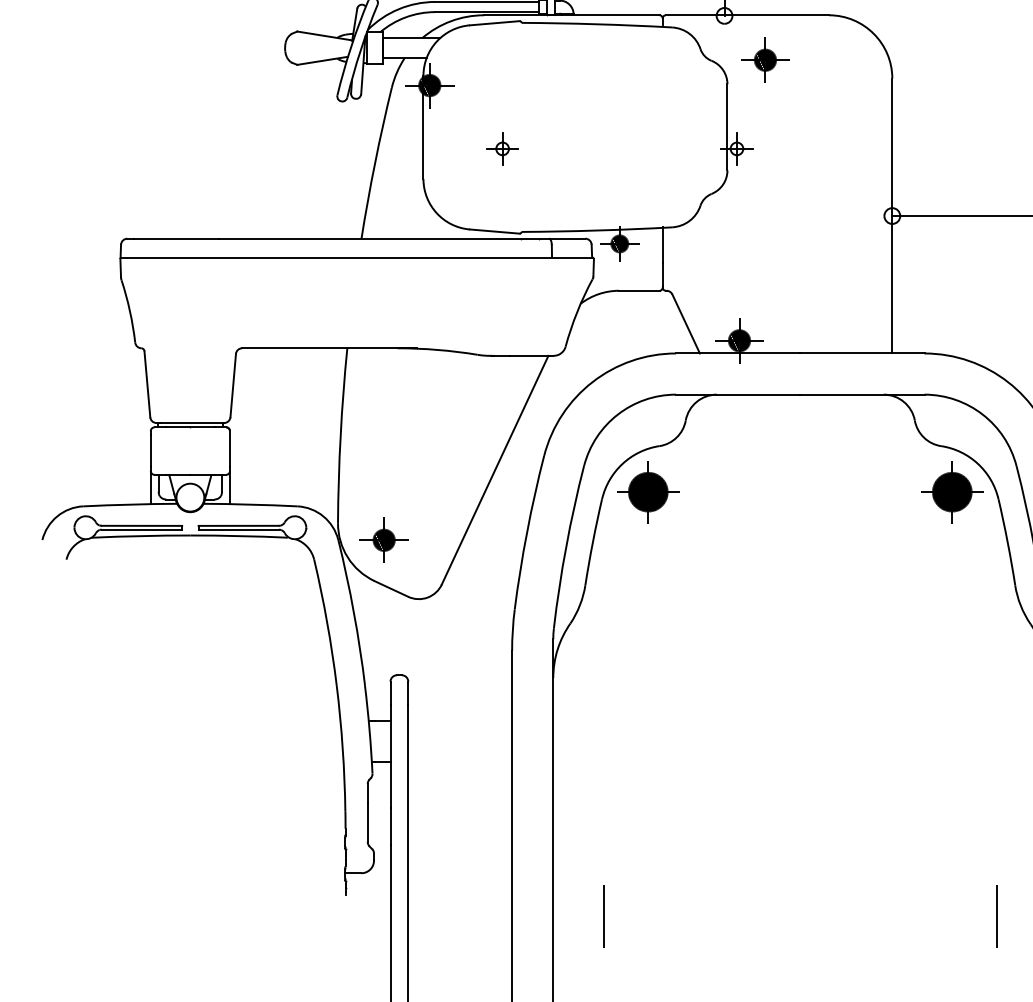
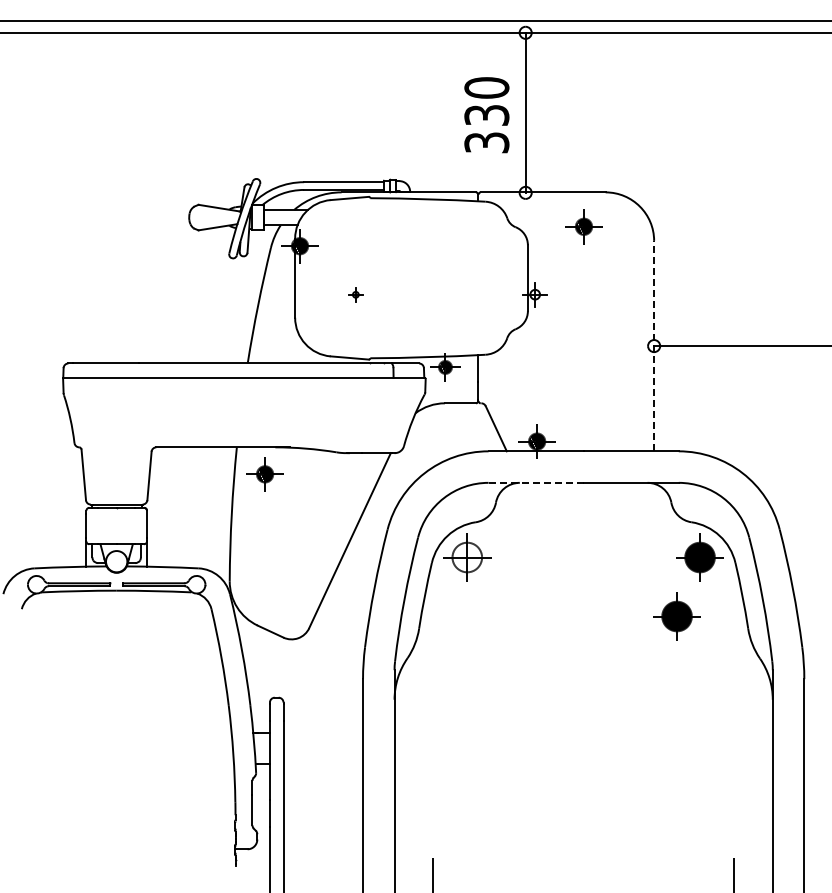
part: (764, 59) -> (583, 226), moved
part: (502, 148) -> (355, 294), size x0.6
line: (892, 215) -> (654, 345), solid -> dashed
line: (738, 394) -> (536, 482), solid -> dashed
fill: (648, 492) -> (467, 557), removed
part: (383, 540) -> (264, 474), moved
part: (921, 569) -> (676, 616), added

